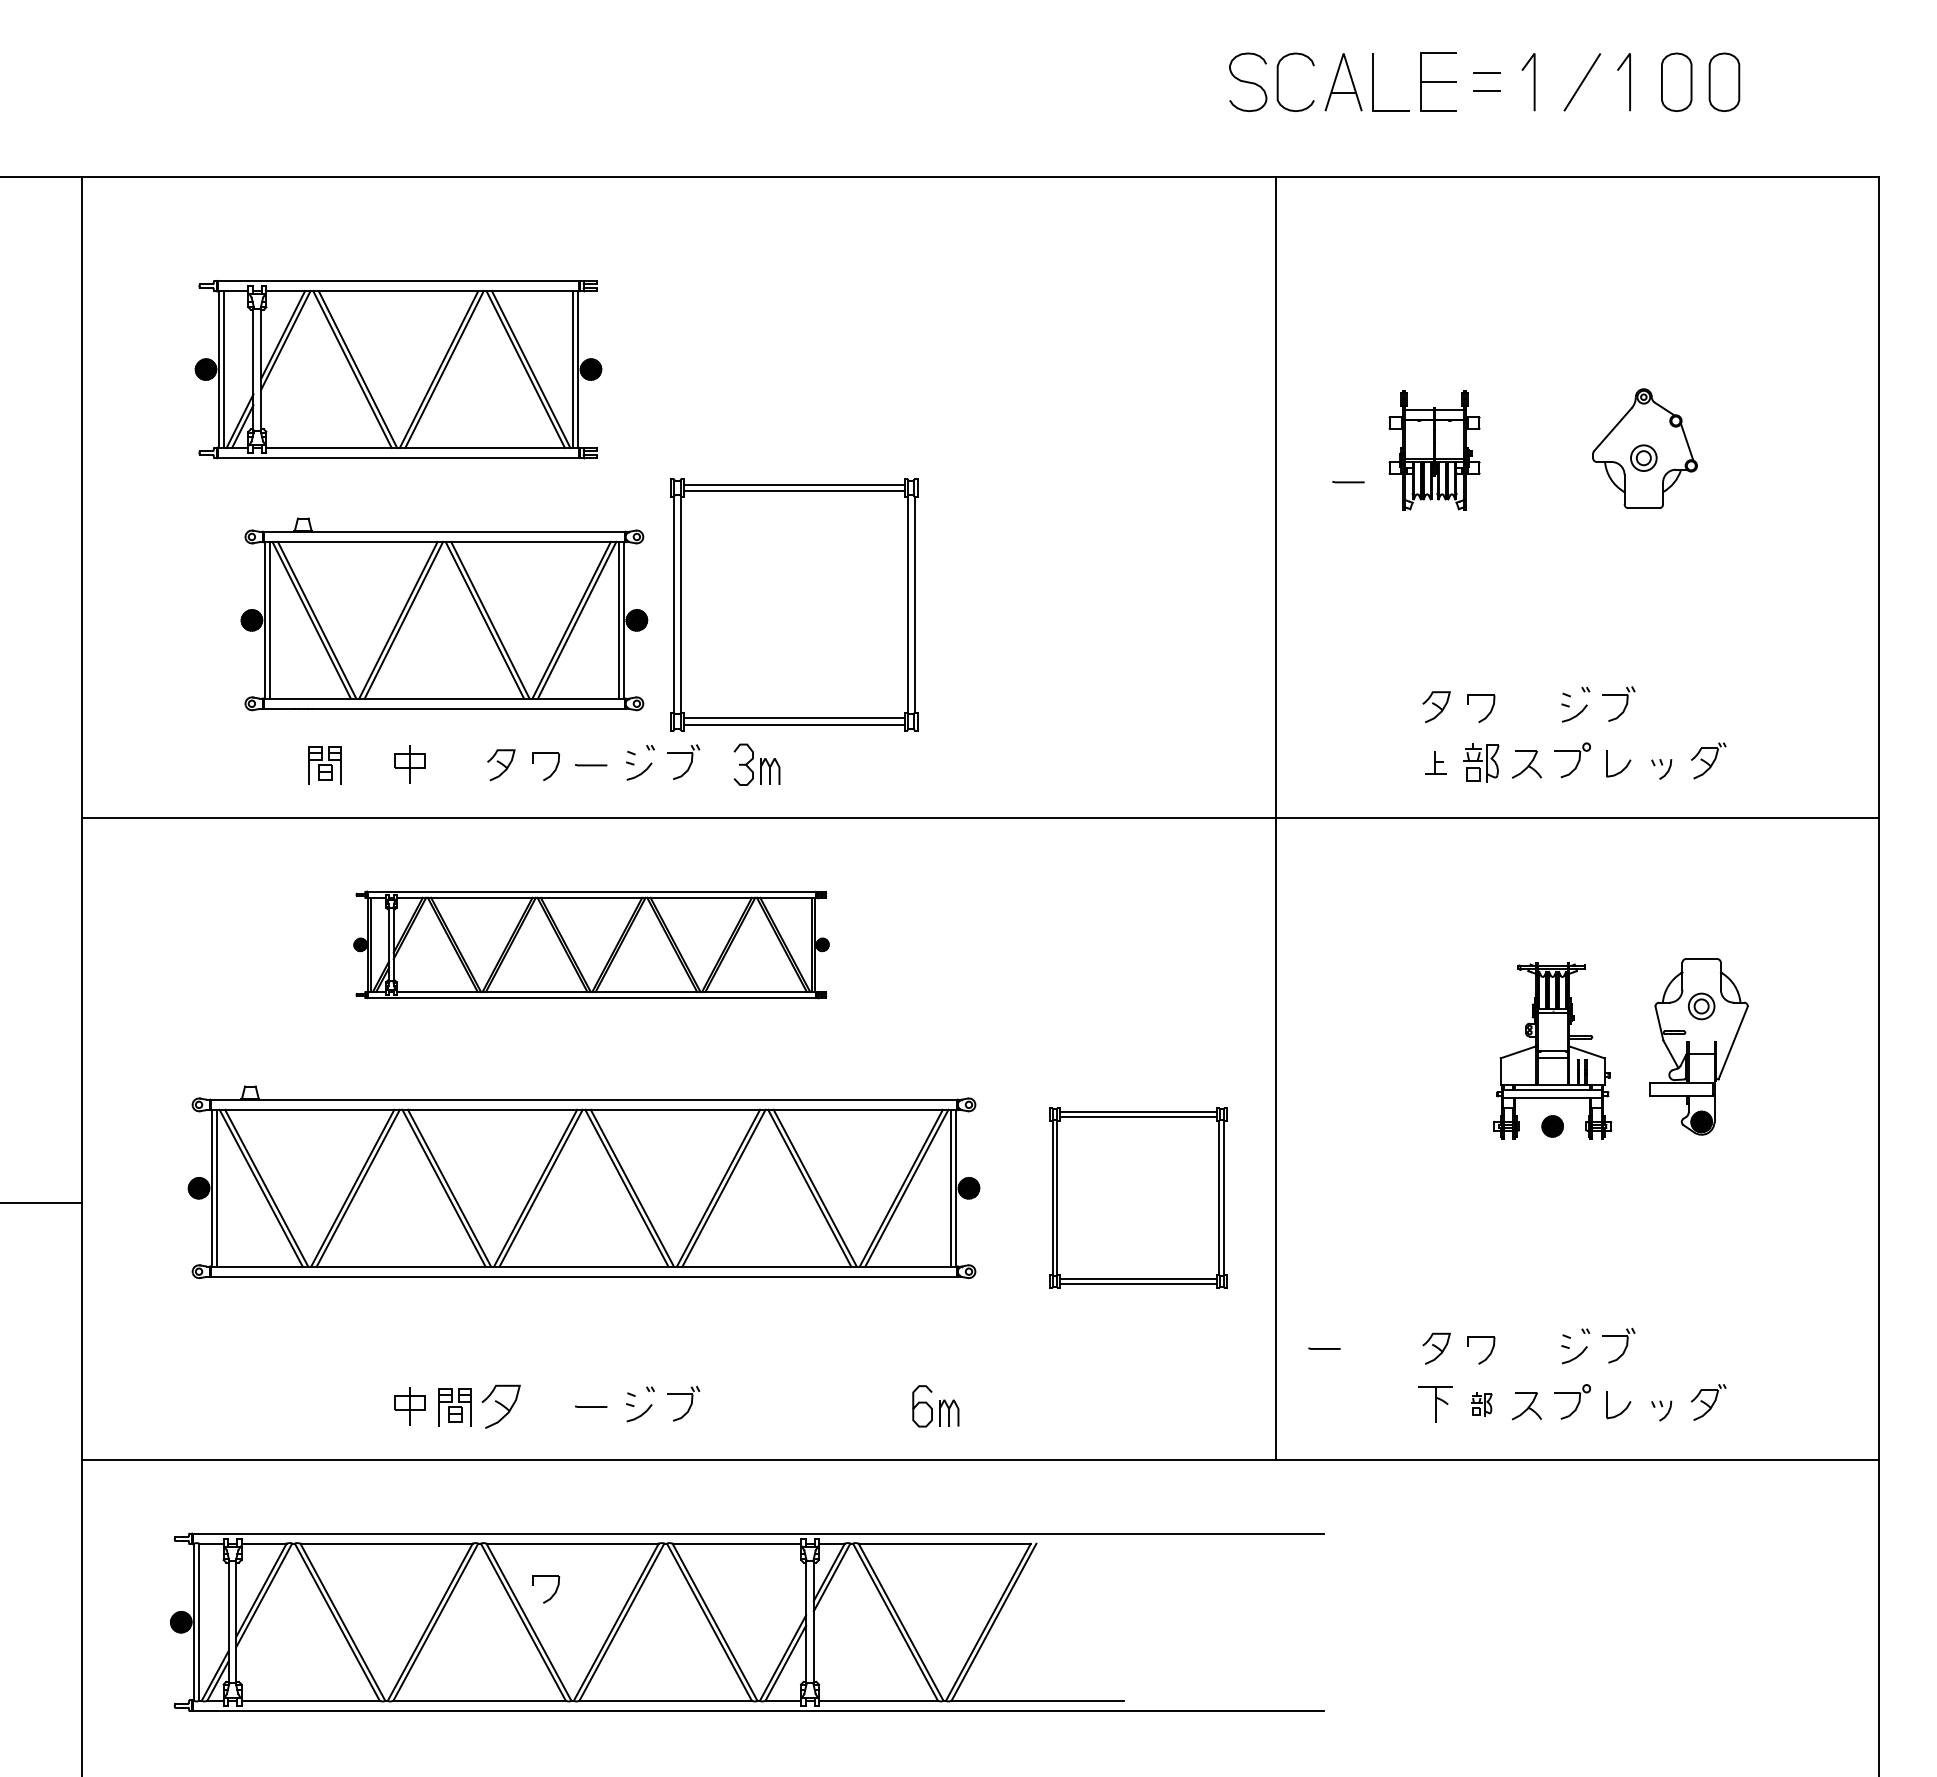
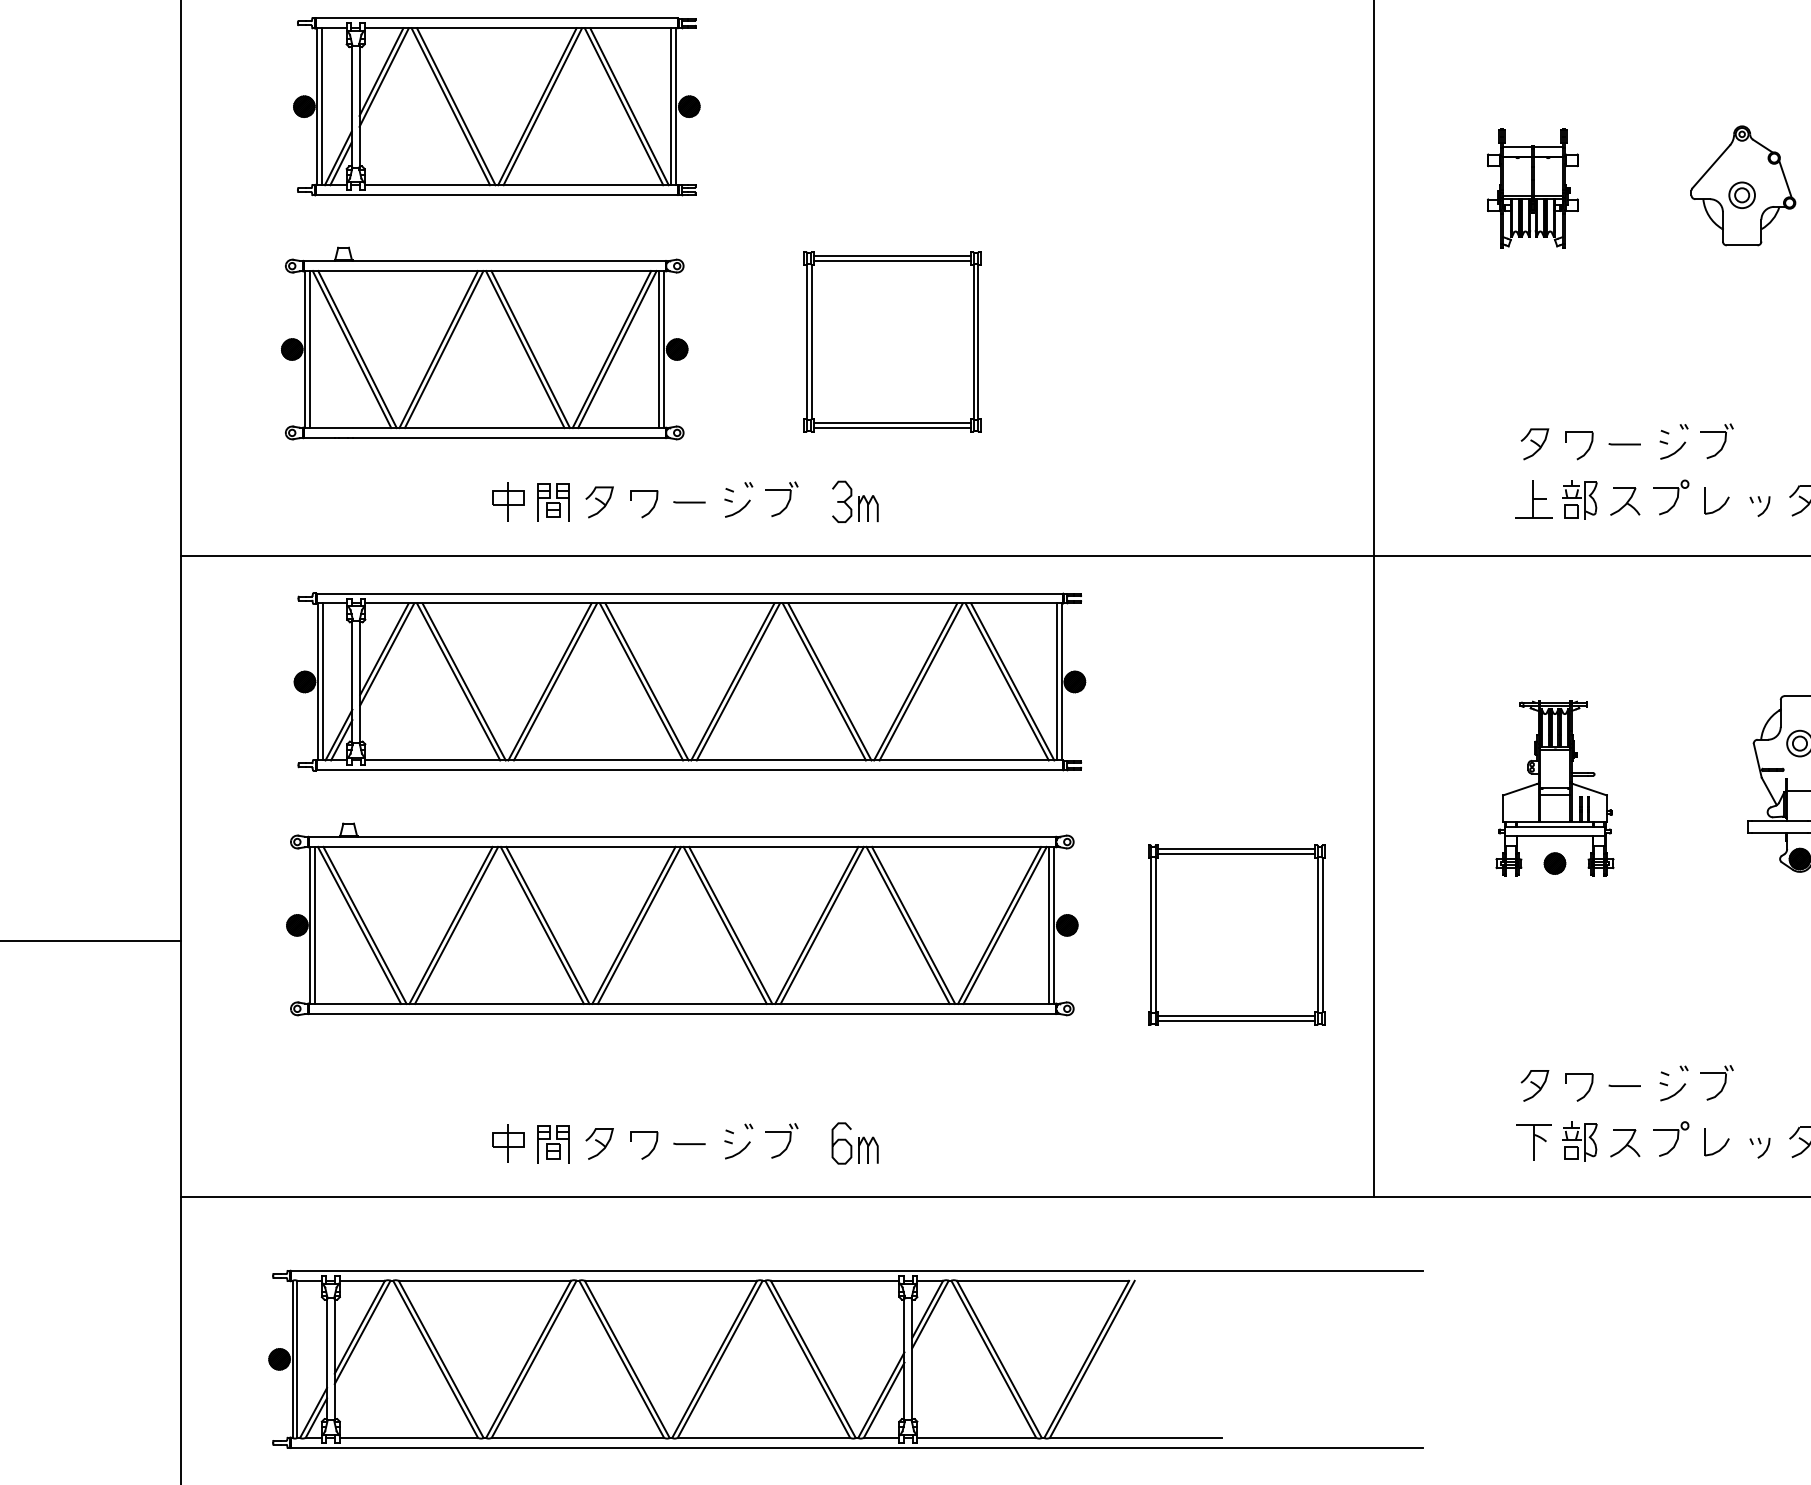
line: (1348, 482) -> (1624, 444), moved
part: (793, 604) -> (891, 341), size x0.71
part: (444, 614) -> (484, 343), moved
part: (1435, 762) -> (1533, 499), size x1.67
part: (324, 765) -> (552, 502), moved
part: (591, 944) -> (689, 681), size x1.67
part: (1552, 1050) -> (1554, 787), moved
line: (1324, 1348) -> (1624, 1085), moved
part: (1481, 1404) -> (1579, 1141), size x1.67
part: (501, 1406) -> (599, 1143), size x0.71
part: (935, 1406) -> (854, 1143), moved
part: (552, 1594) -> (650, 1150), moved

